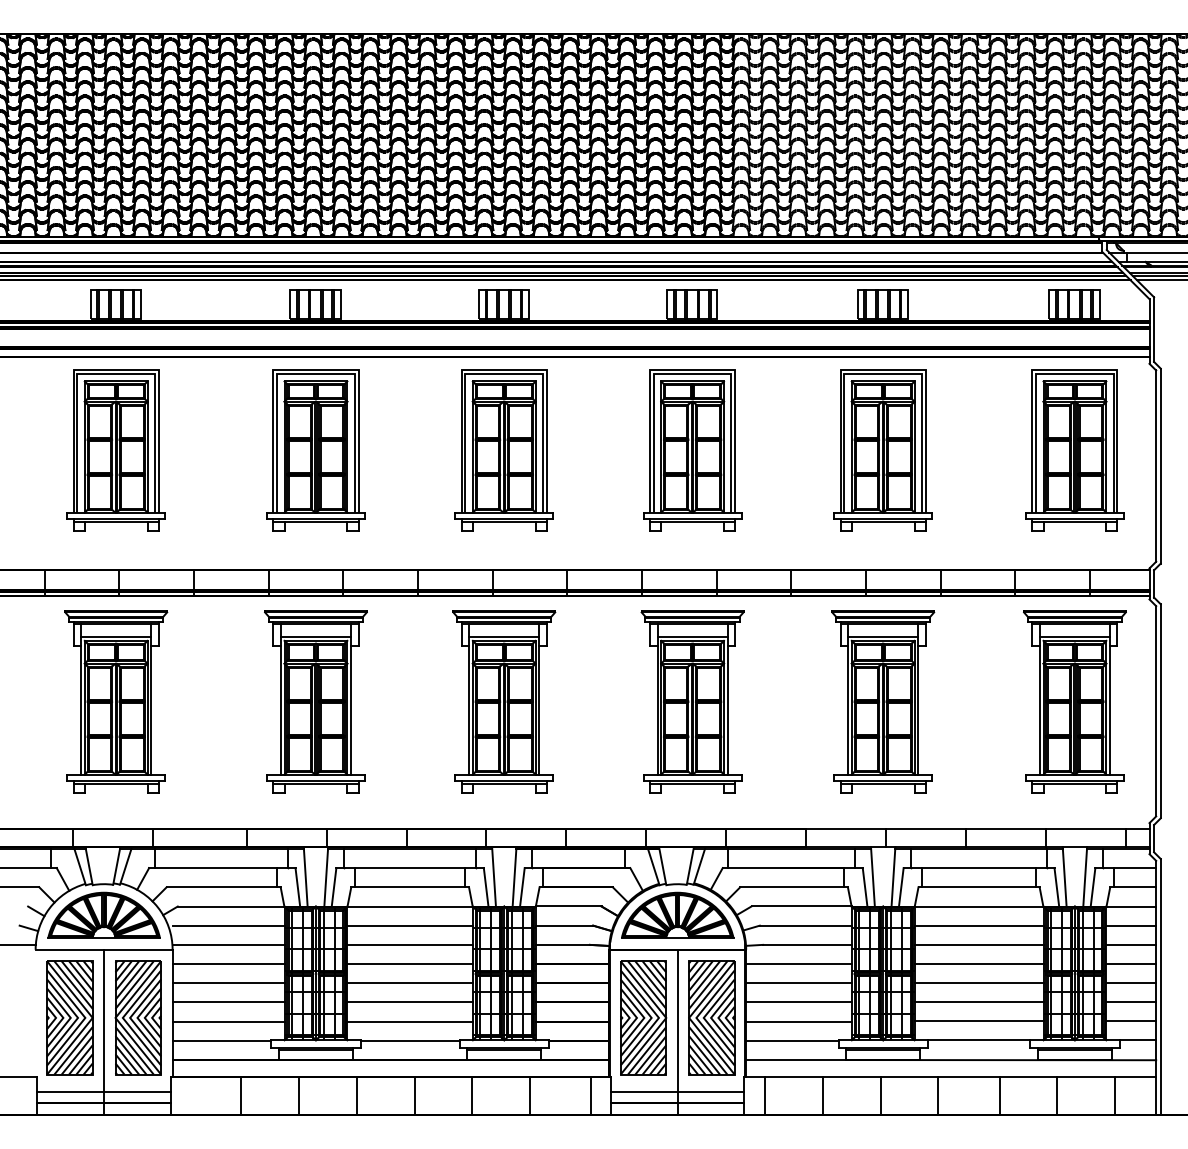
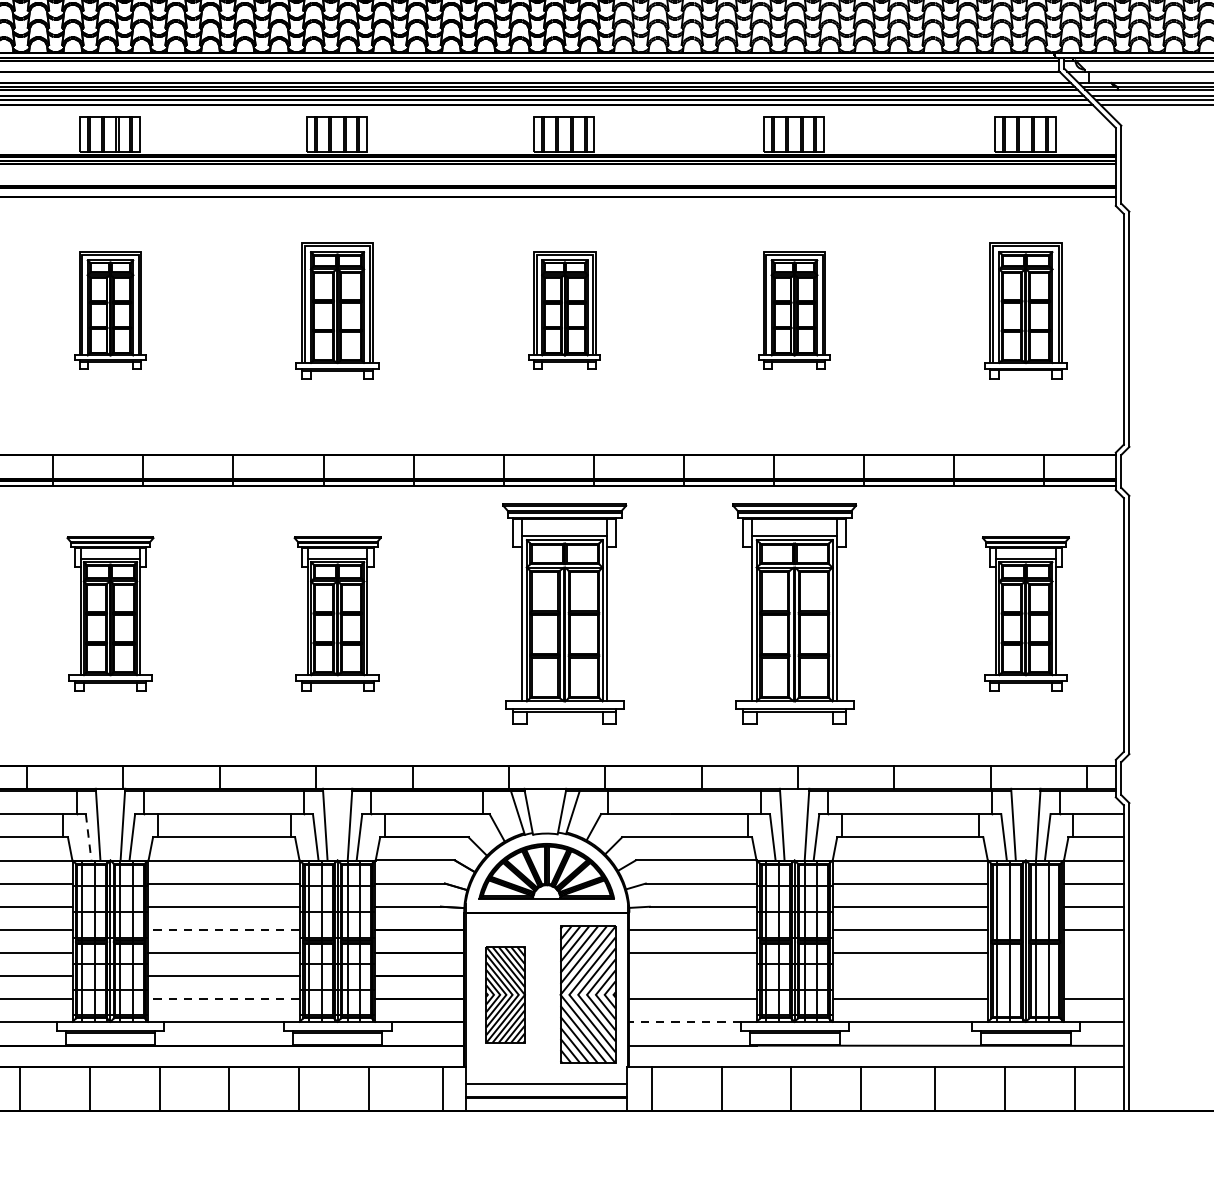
part: (315, 450) -> (109, 310), size x0.6
part: (503, 450) -> (336, 310), size x0.7
part: (692, 450) -> (564, 310), size x0.6
part: (882, 450) -> (793, 310), size x0.6
part: (1074, 450) -> (1025, 310), size x0.7
part: (315, 701) -> (109, 613), size x0.7
part: (504, 701) -> (337, 613), size x0.7
part: (1074, 701) -> (1025, 613), size x0.7
line: (297, 887) -> (88, 837), solid -> dashed
line: (410, 964) -> (224, 930), solid -> dashed
hatch: (1074, 970) -> (1025, 937), removed
line: (1131, 983) -> (1094, 953), removed
line: (798, 1002) -> (692, 976), removed
line: (978, 1002) -> (909, 976), removed
line: (1131, 1002) -> (1094, 976), removed
part: (643, 1017) -> (505, 994), size x0.7
line: (410, 1021) -> (224, 999), solid -> dashed
line: (677, 1031) -> (546, 1011), removed
line: (791, 1040) -> (684, 1022), solid -> dashed

